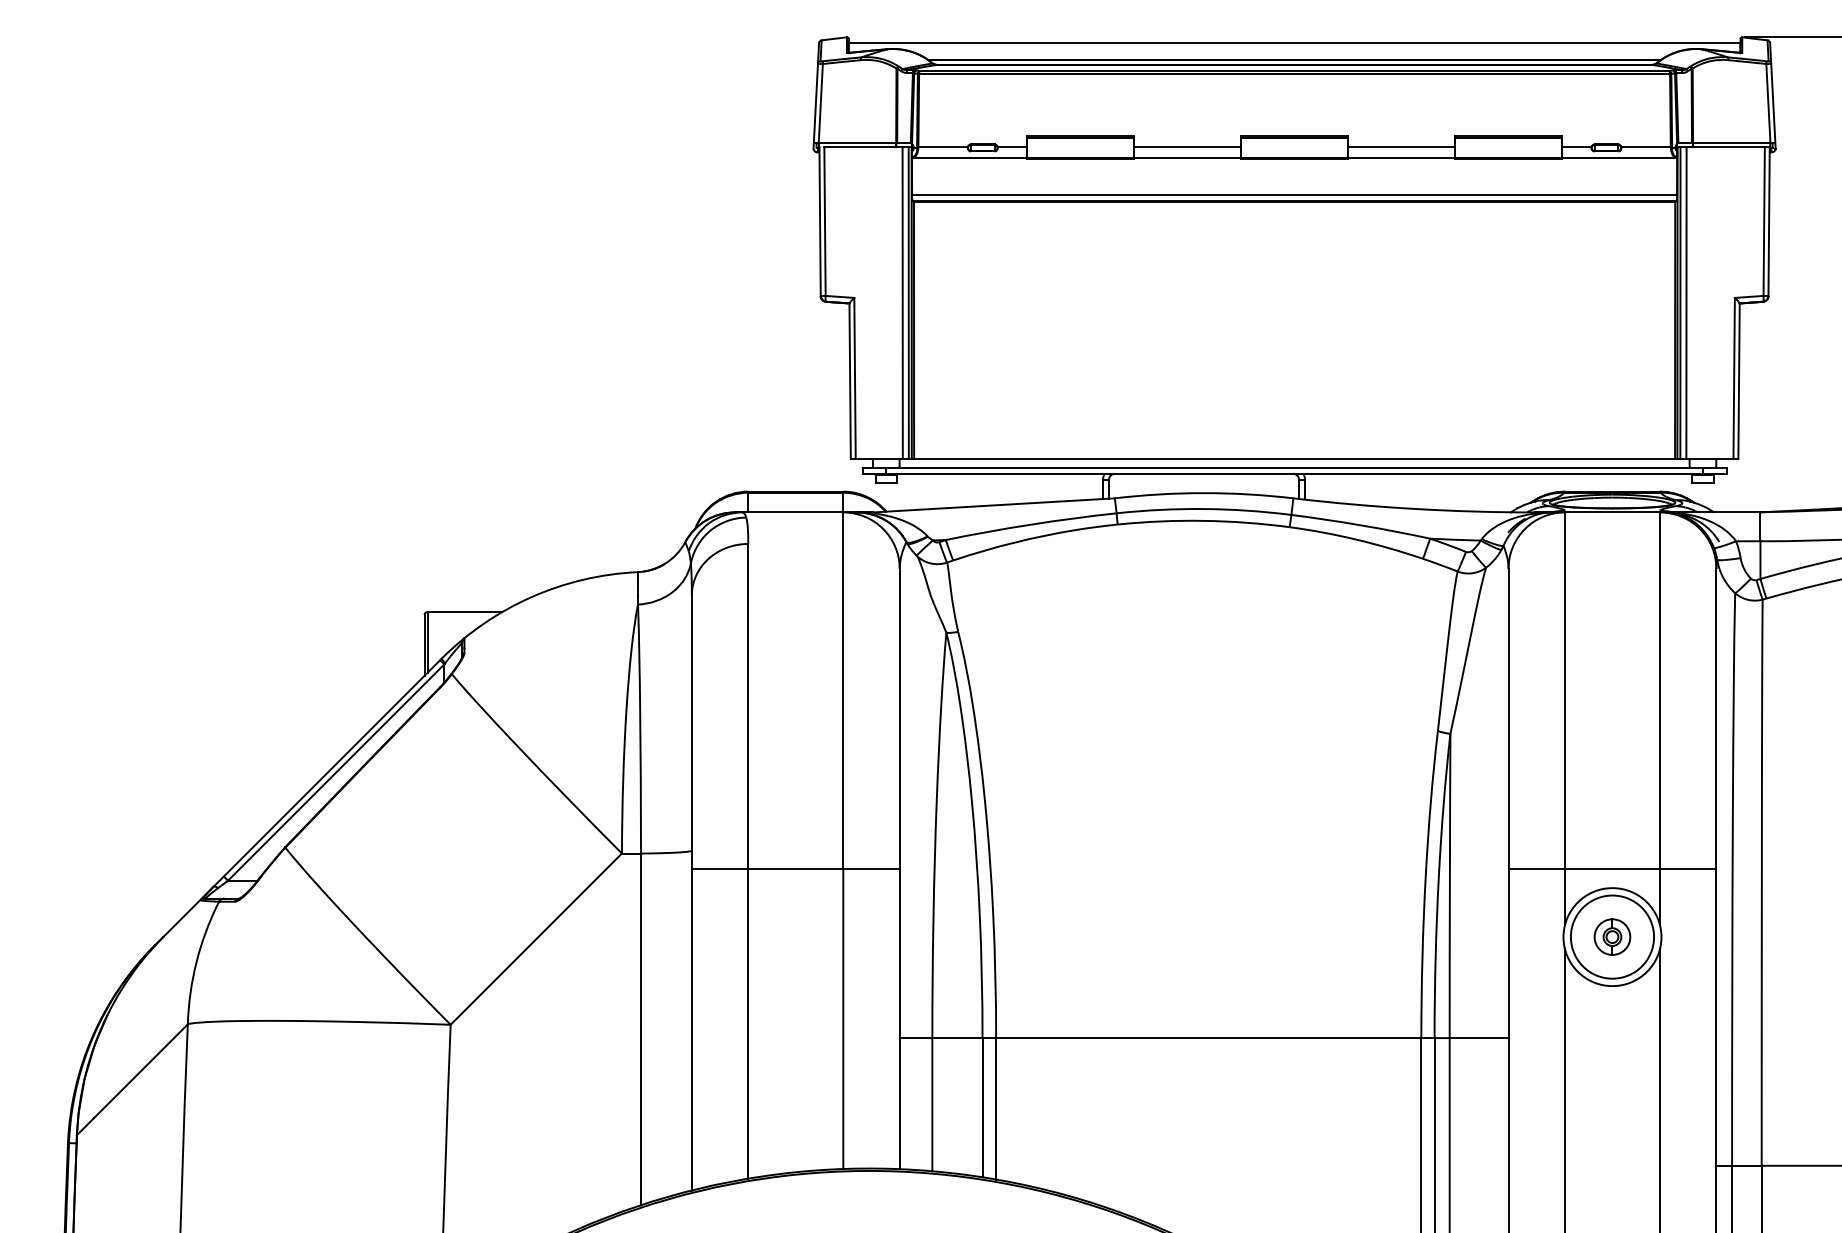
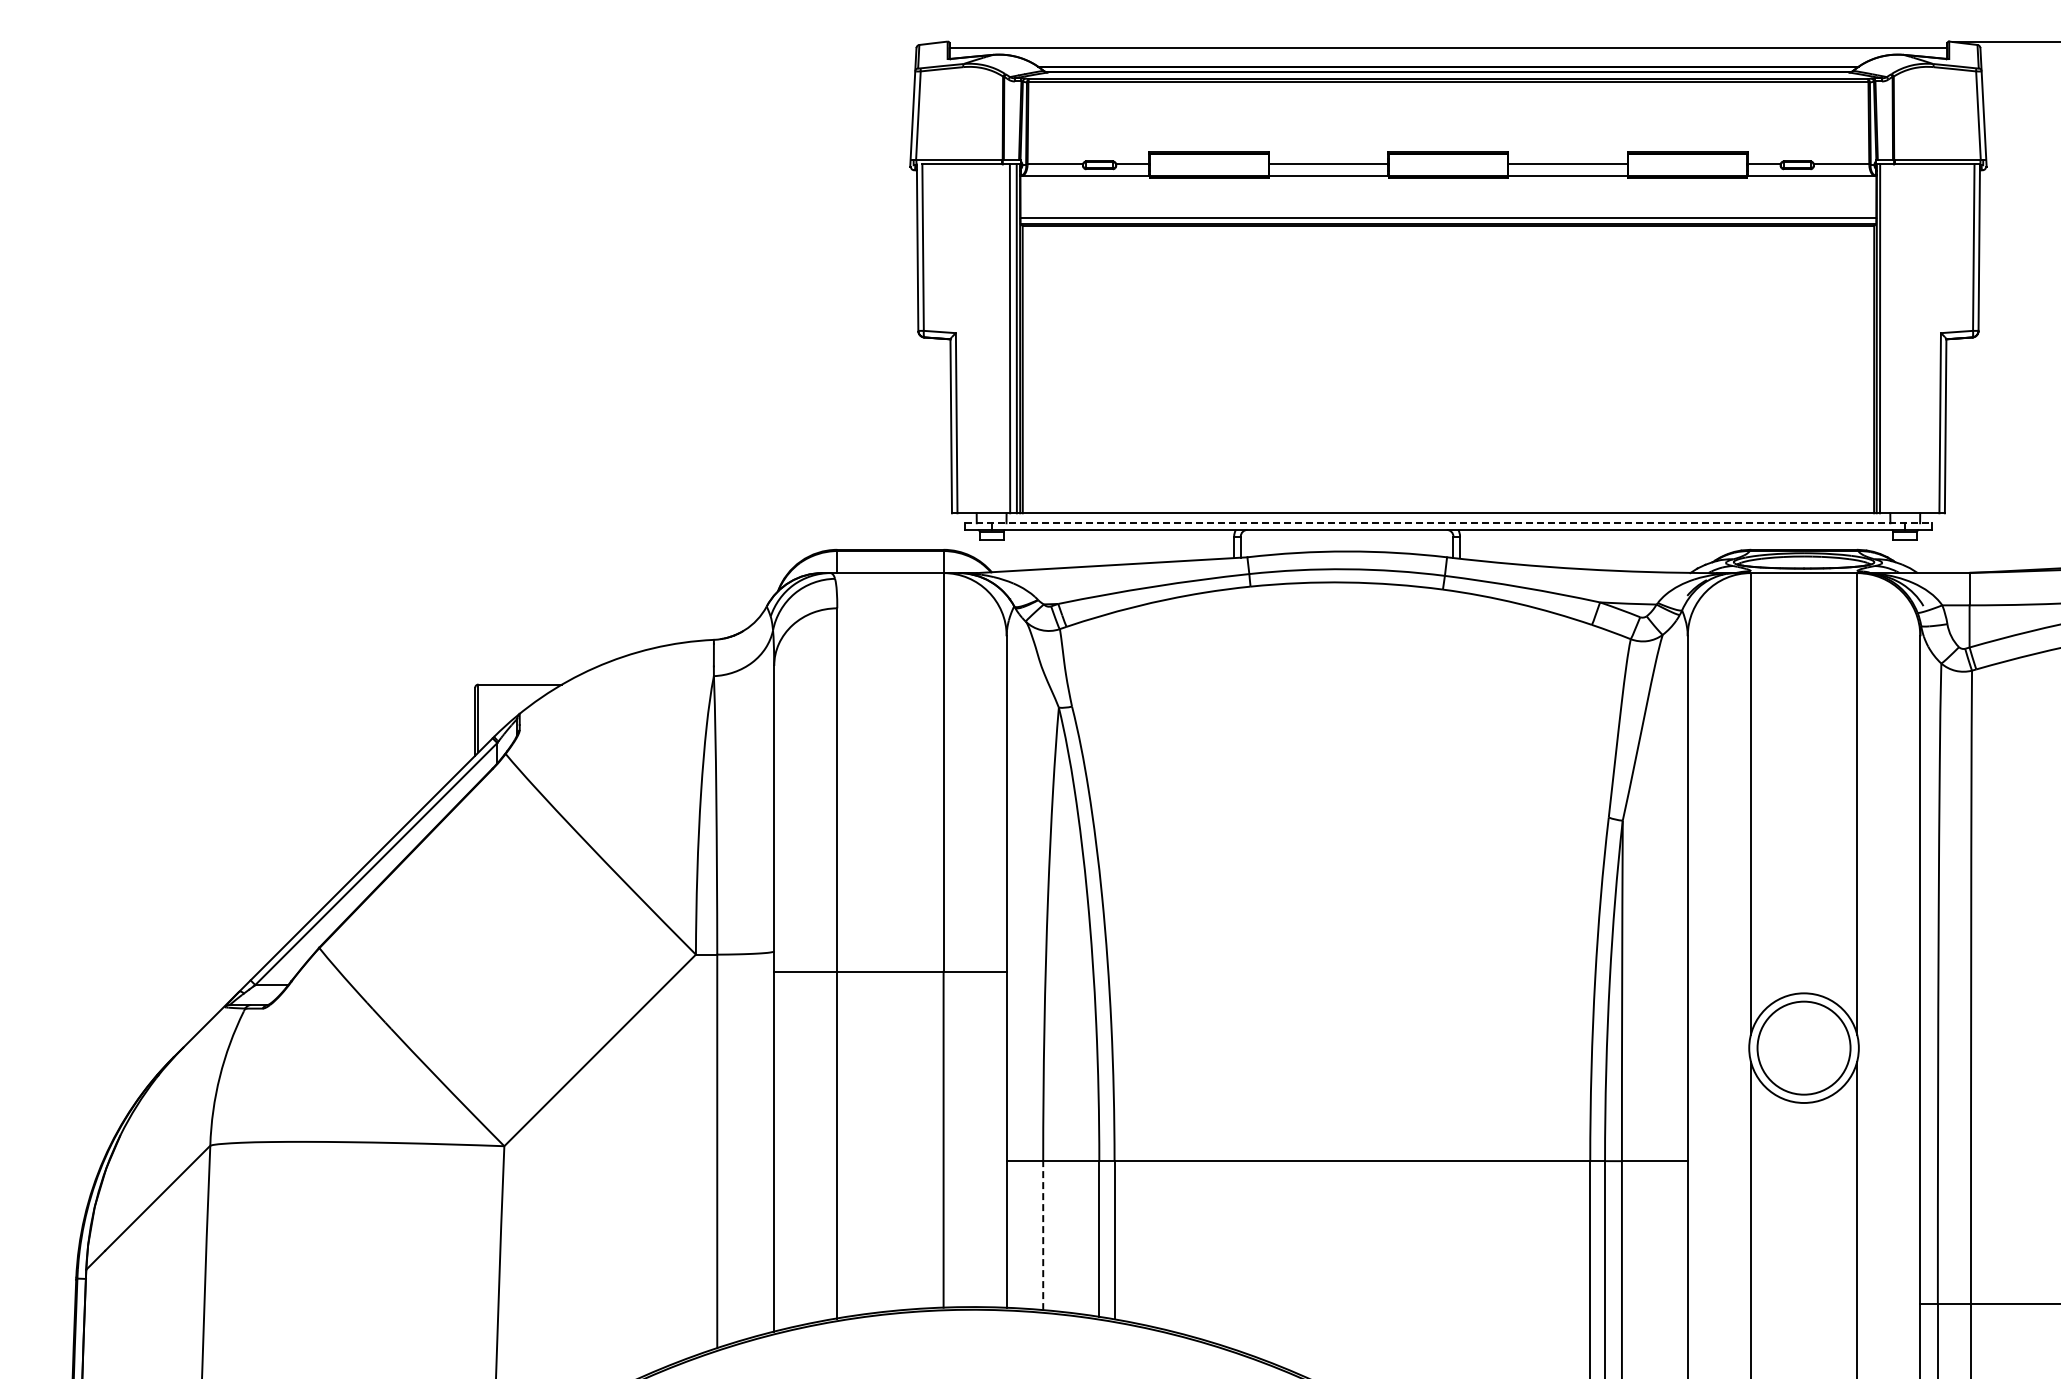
line: (1686, 302) -> (1886, 338), removed
line: (1294, 468) -> (1448, 523), solid -> dashed
line: (1611, 868) -> (1803, 971), removed
part: (1611, 936) -> (1803, 1047), removed
line: (932, 1104) -> (1043, 1235), solid -> dashed

